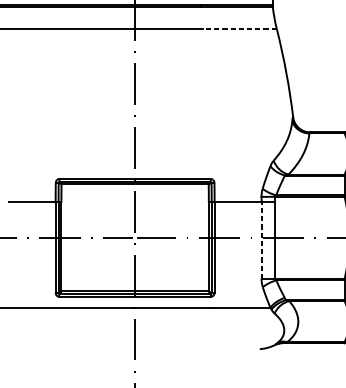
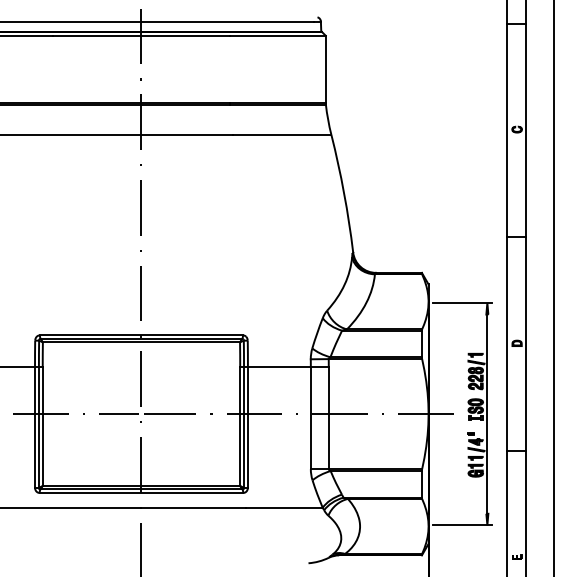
line: (239, 29) -> (281, 134), dashed -> solid
line: (261, 240) -> (310, 417), dashed -> solid

